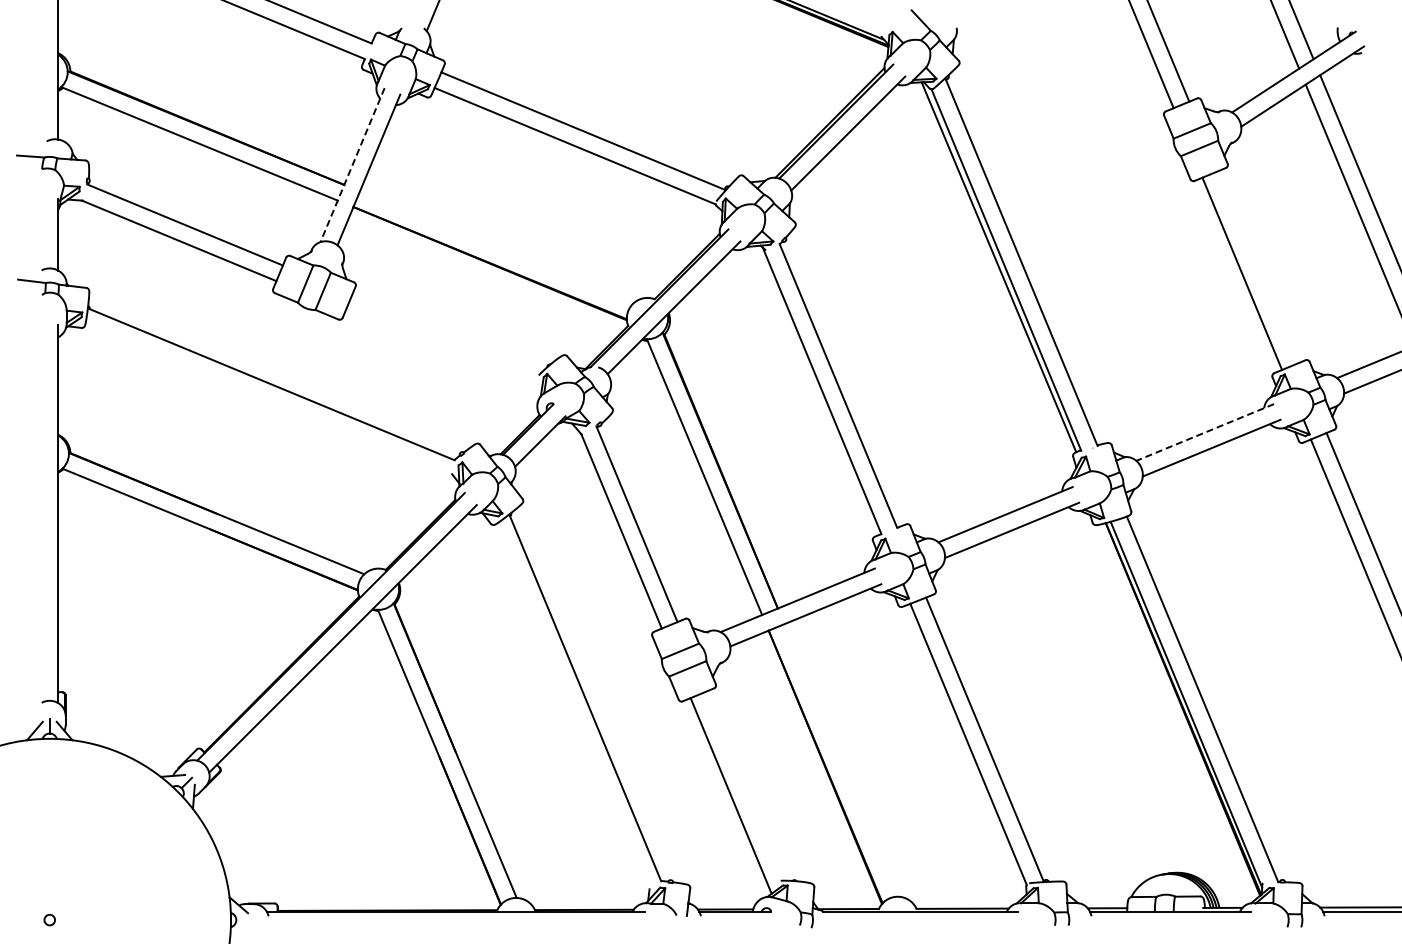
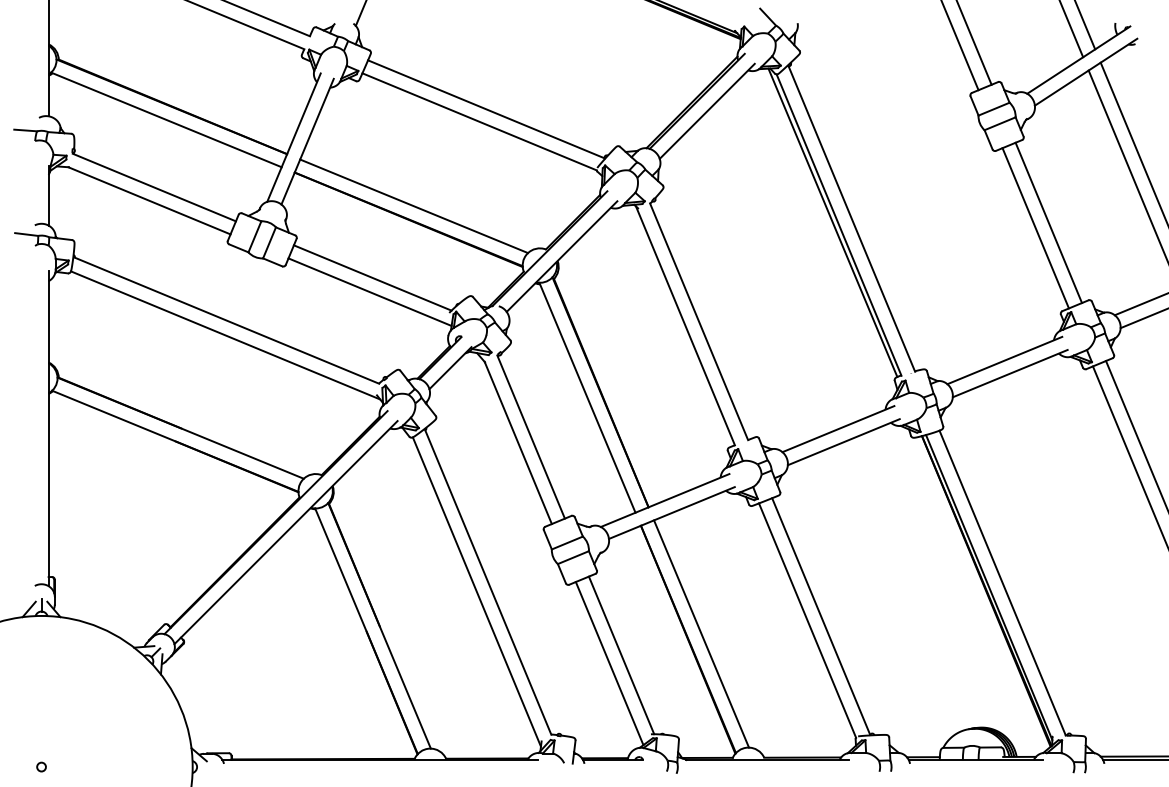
line: (352, 165) -> (293, 137), dashed -> solid
line: (496, 247) -> (414, 206), added
line: (1257, 267) -> (1048, 223), added
line: (446, 333) -> (372, 278), added
line: (443, 350) -> (369, 292), added
line: (270, 402) -> (225, 335), added
line: (1204, 432) -> (1004, 360), dashed -> solid
line: (571, 709) -> (476, 591), added
line: (841, 760) -> (701, 634), added
line: (745, 785) -> (621, 654), added

